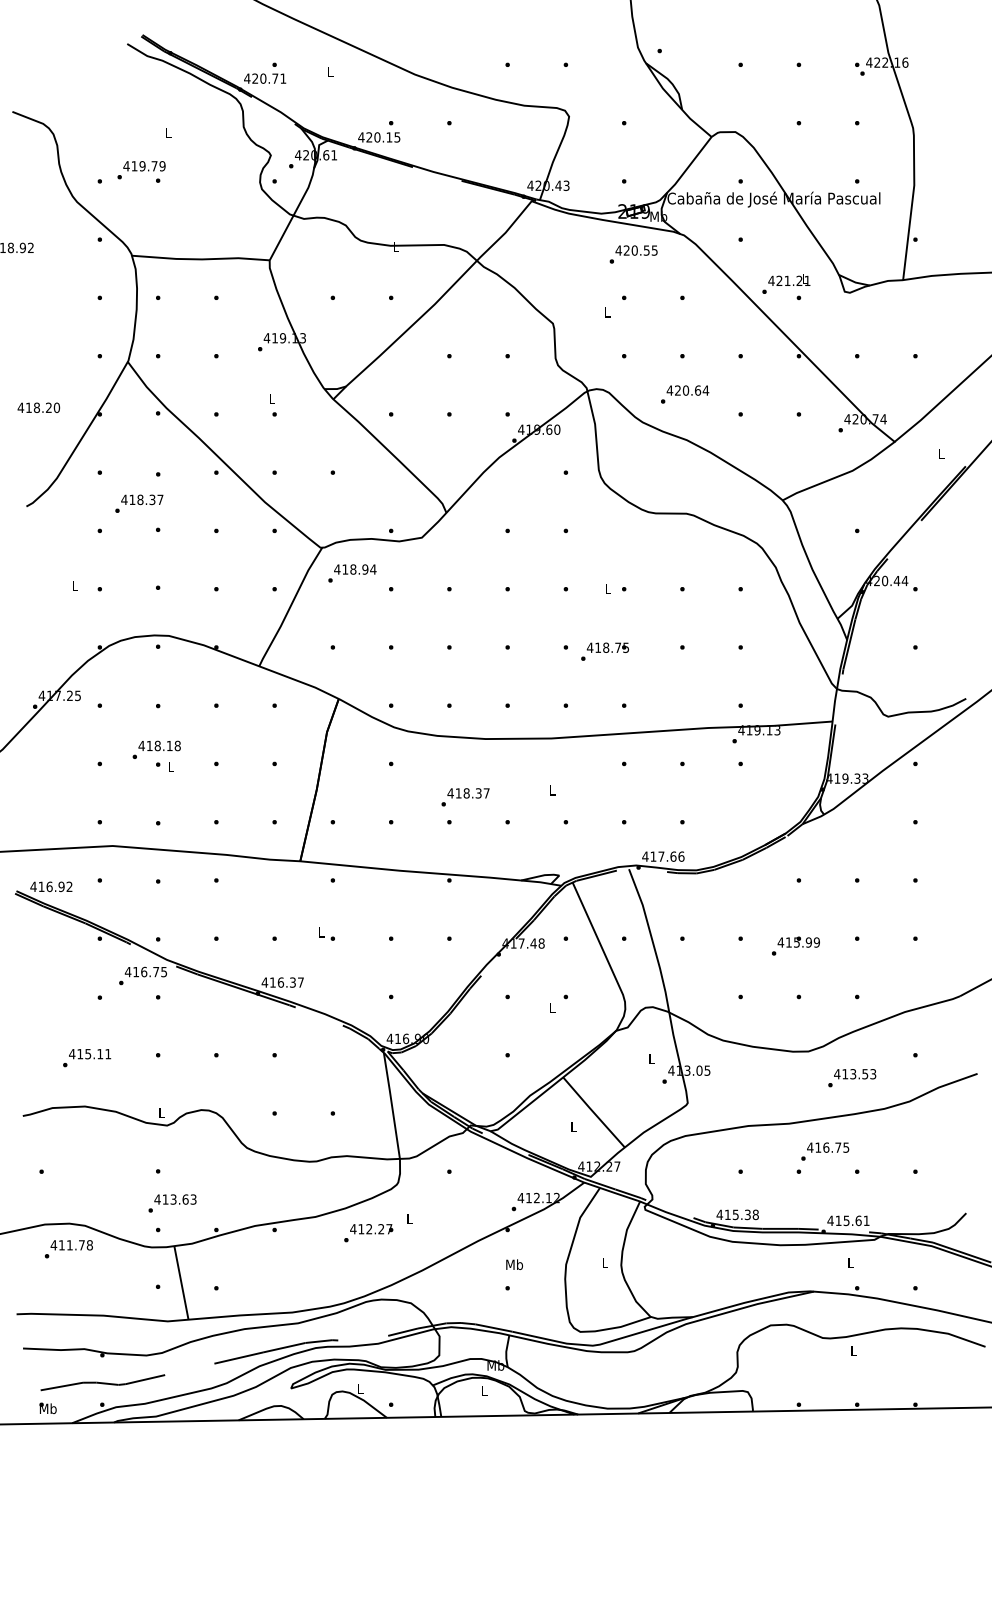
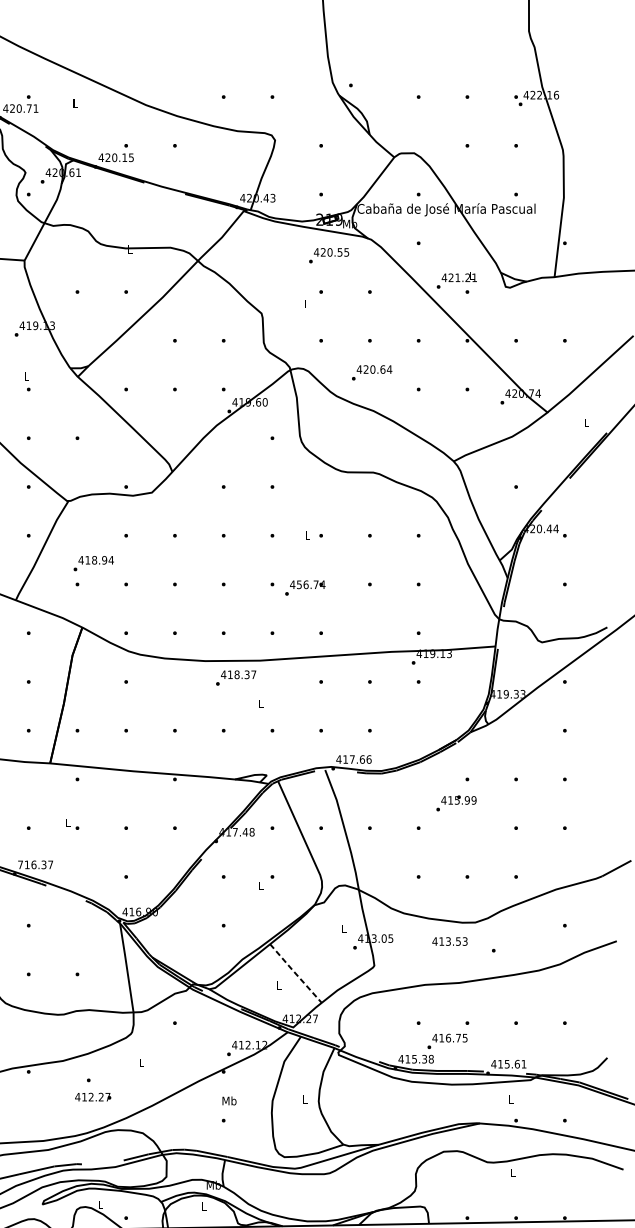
text: (352, 573) -> (93, 563), moved
text: (612, 647) -> (311, 584), 418.75 -> 456.74
text: (465, 797) -> (236, 678), moved
text: (795, 945) -> (456, 802), moved
text: (264, 982) -> (20, 864), 416.37 -> 716.37
text: (855, 1074) -> (450, 941), moved
line: (593, 1112) -> (295, 973), solid -> dashed
text: (825, 1151) -> (447, 1041), moved
text: (371, 1229) -> (93, 1097), moved

